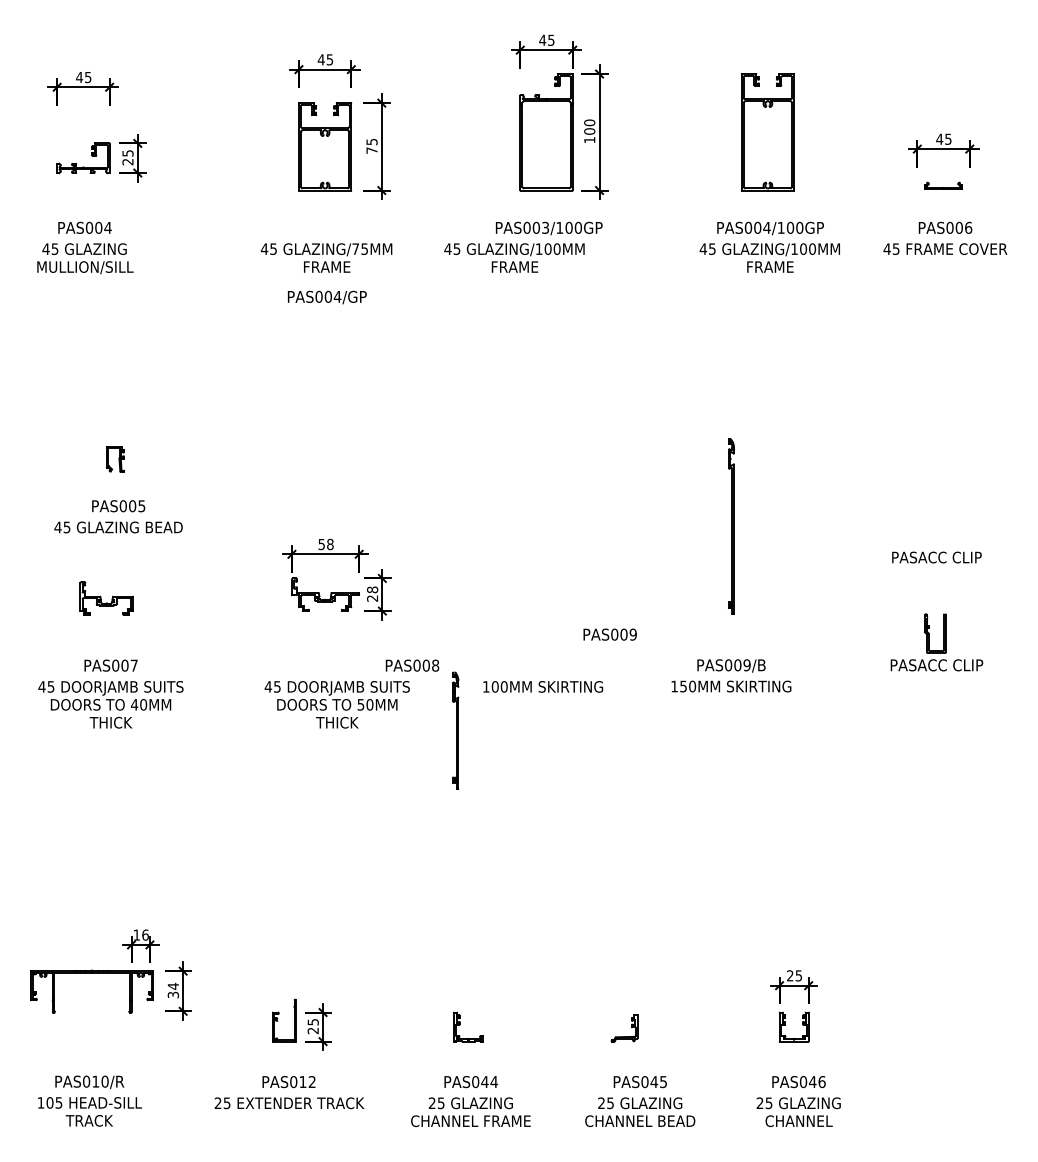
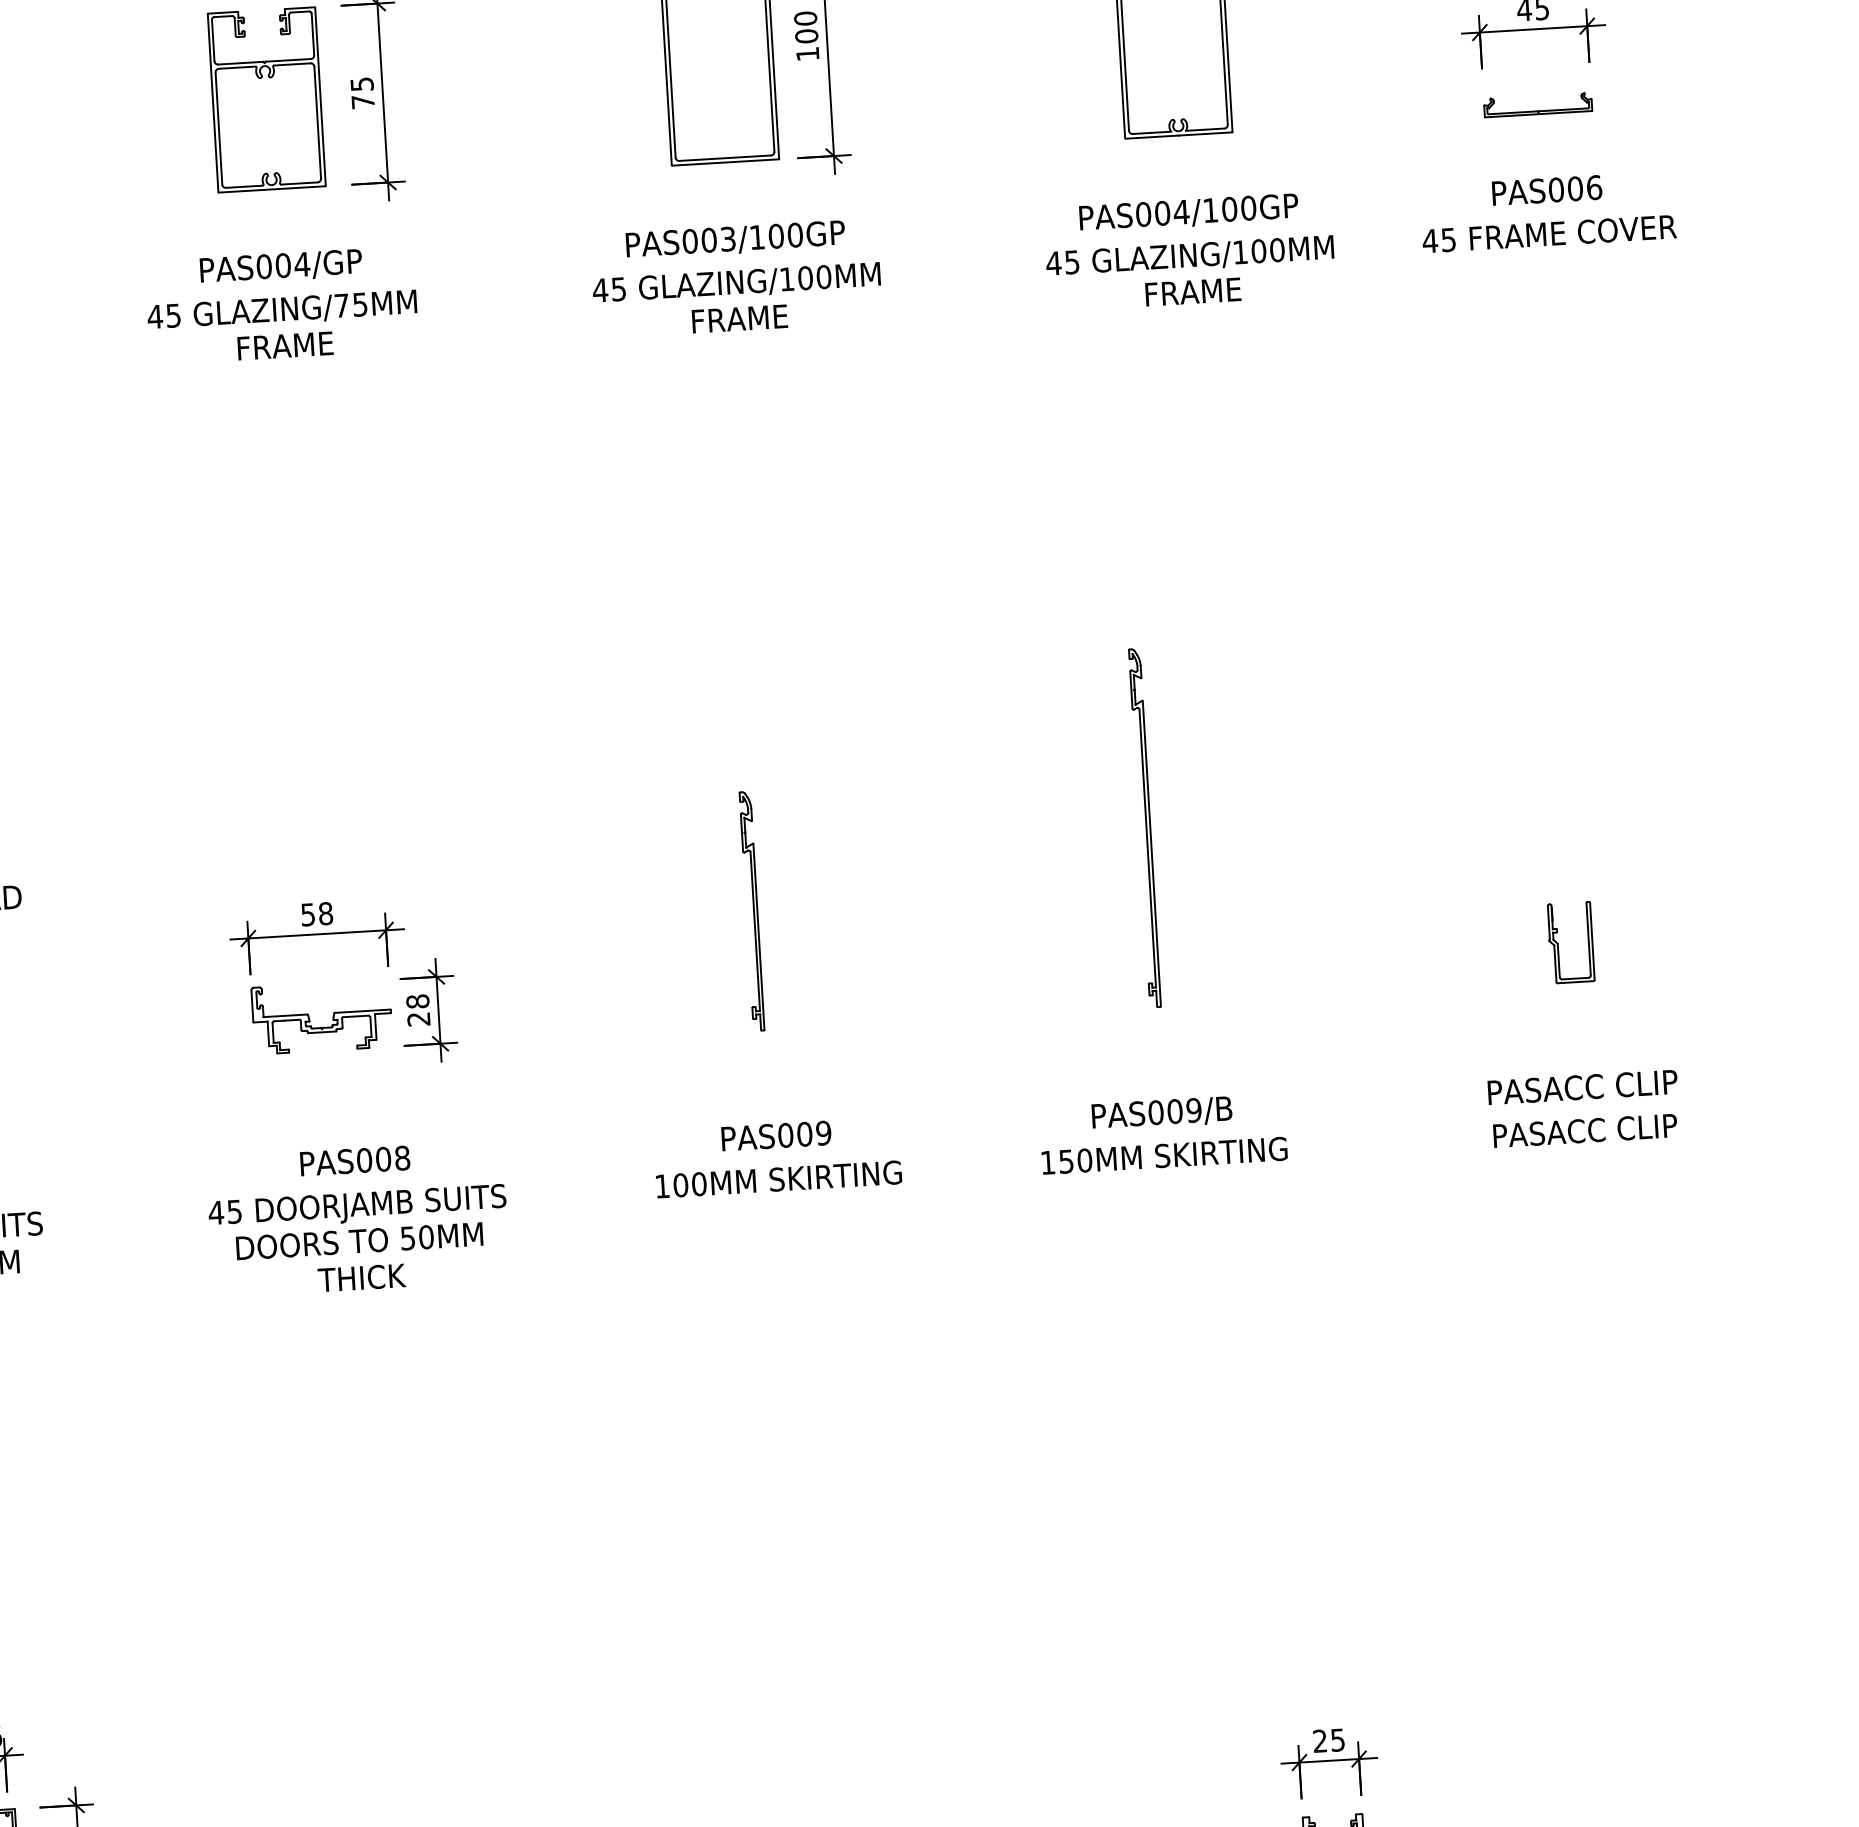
part: (943, 185) -> (1537, 103), size x1.43
text: (514, 257) -> (737, 299), moved
text: (327, 297) -> (281, 266), moved
text: (936, 557) -> (1584, 1130), moved
part: (934, 633) -> (1569, 942), moved
text: (609, 634) -> (775, 1135), moved
text: (412, 665) -> (355, 1160), moved
part: (455, 730) -> (751, 911), moved

